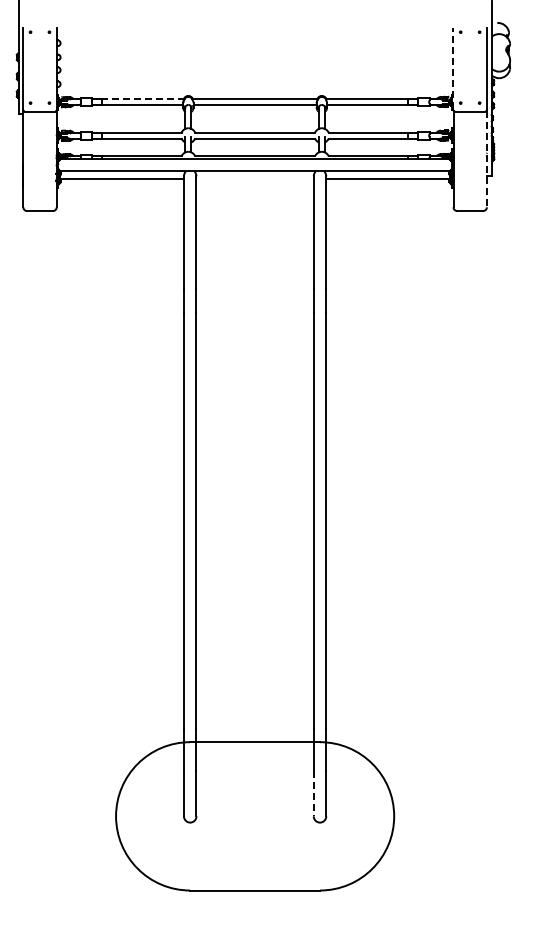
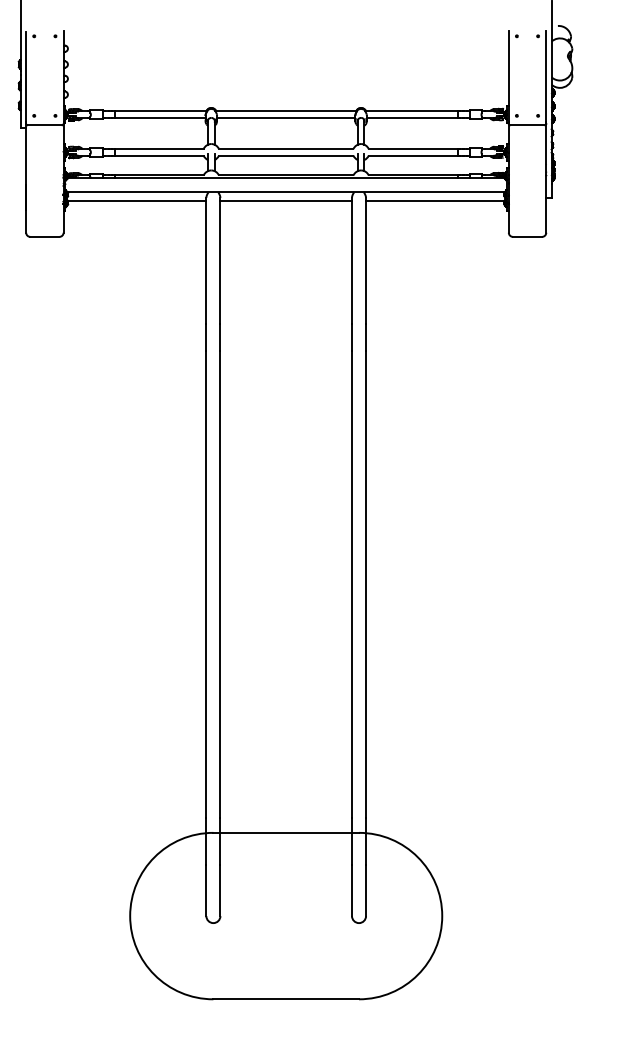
line: (453, 68) -> (508, 77), dashed -> solid
line: (142, 99) -> (159, 111), dashed -> solid
line: (486, 159) -> (545, 179), dashed -> solid
line: (254, 178) -> (285, 200), added
line: (313, 793) -> (351, 890), dashed -> solid

